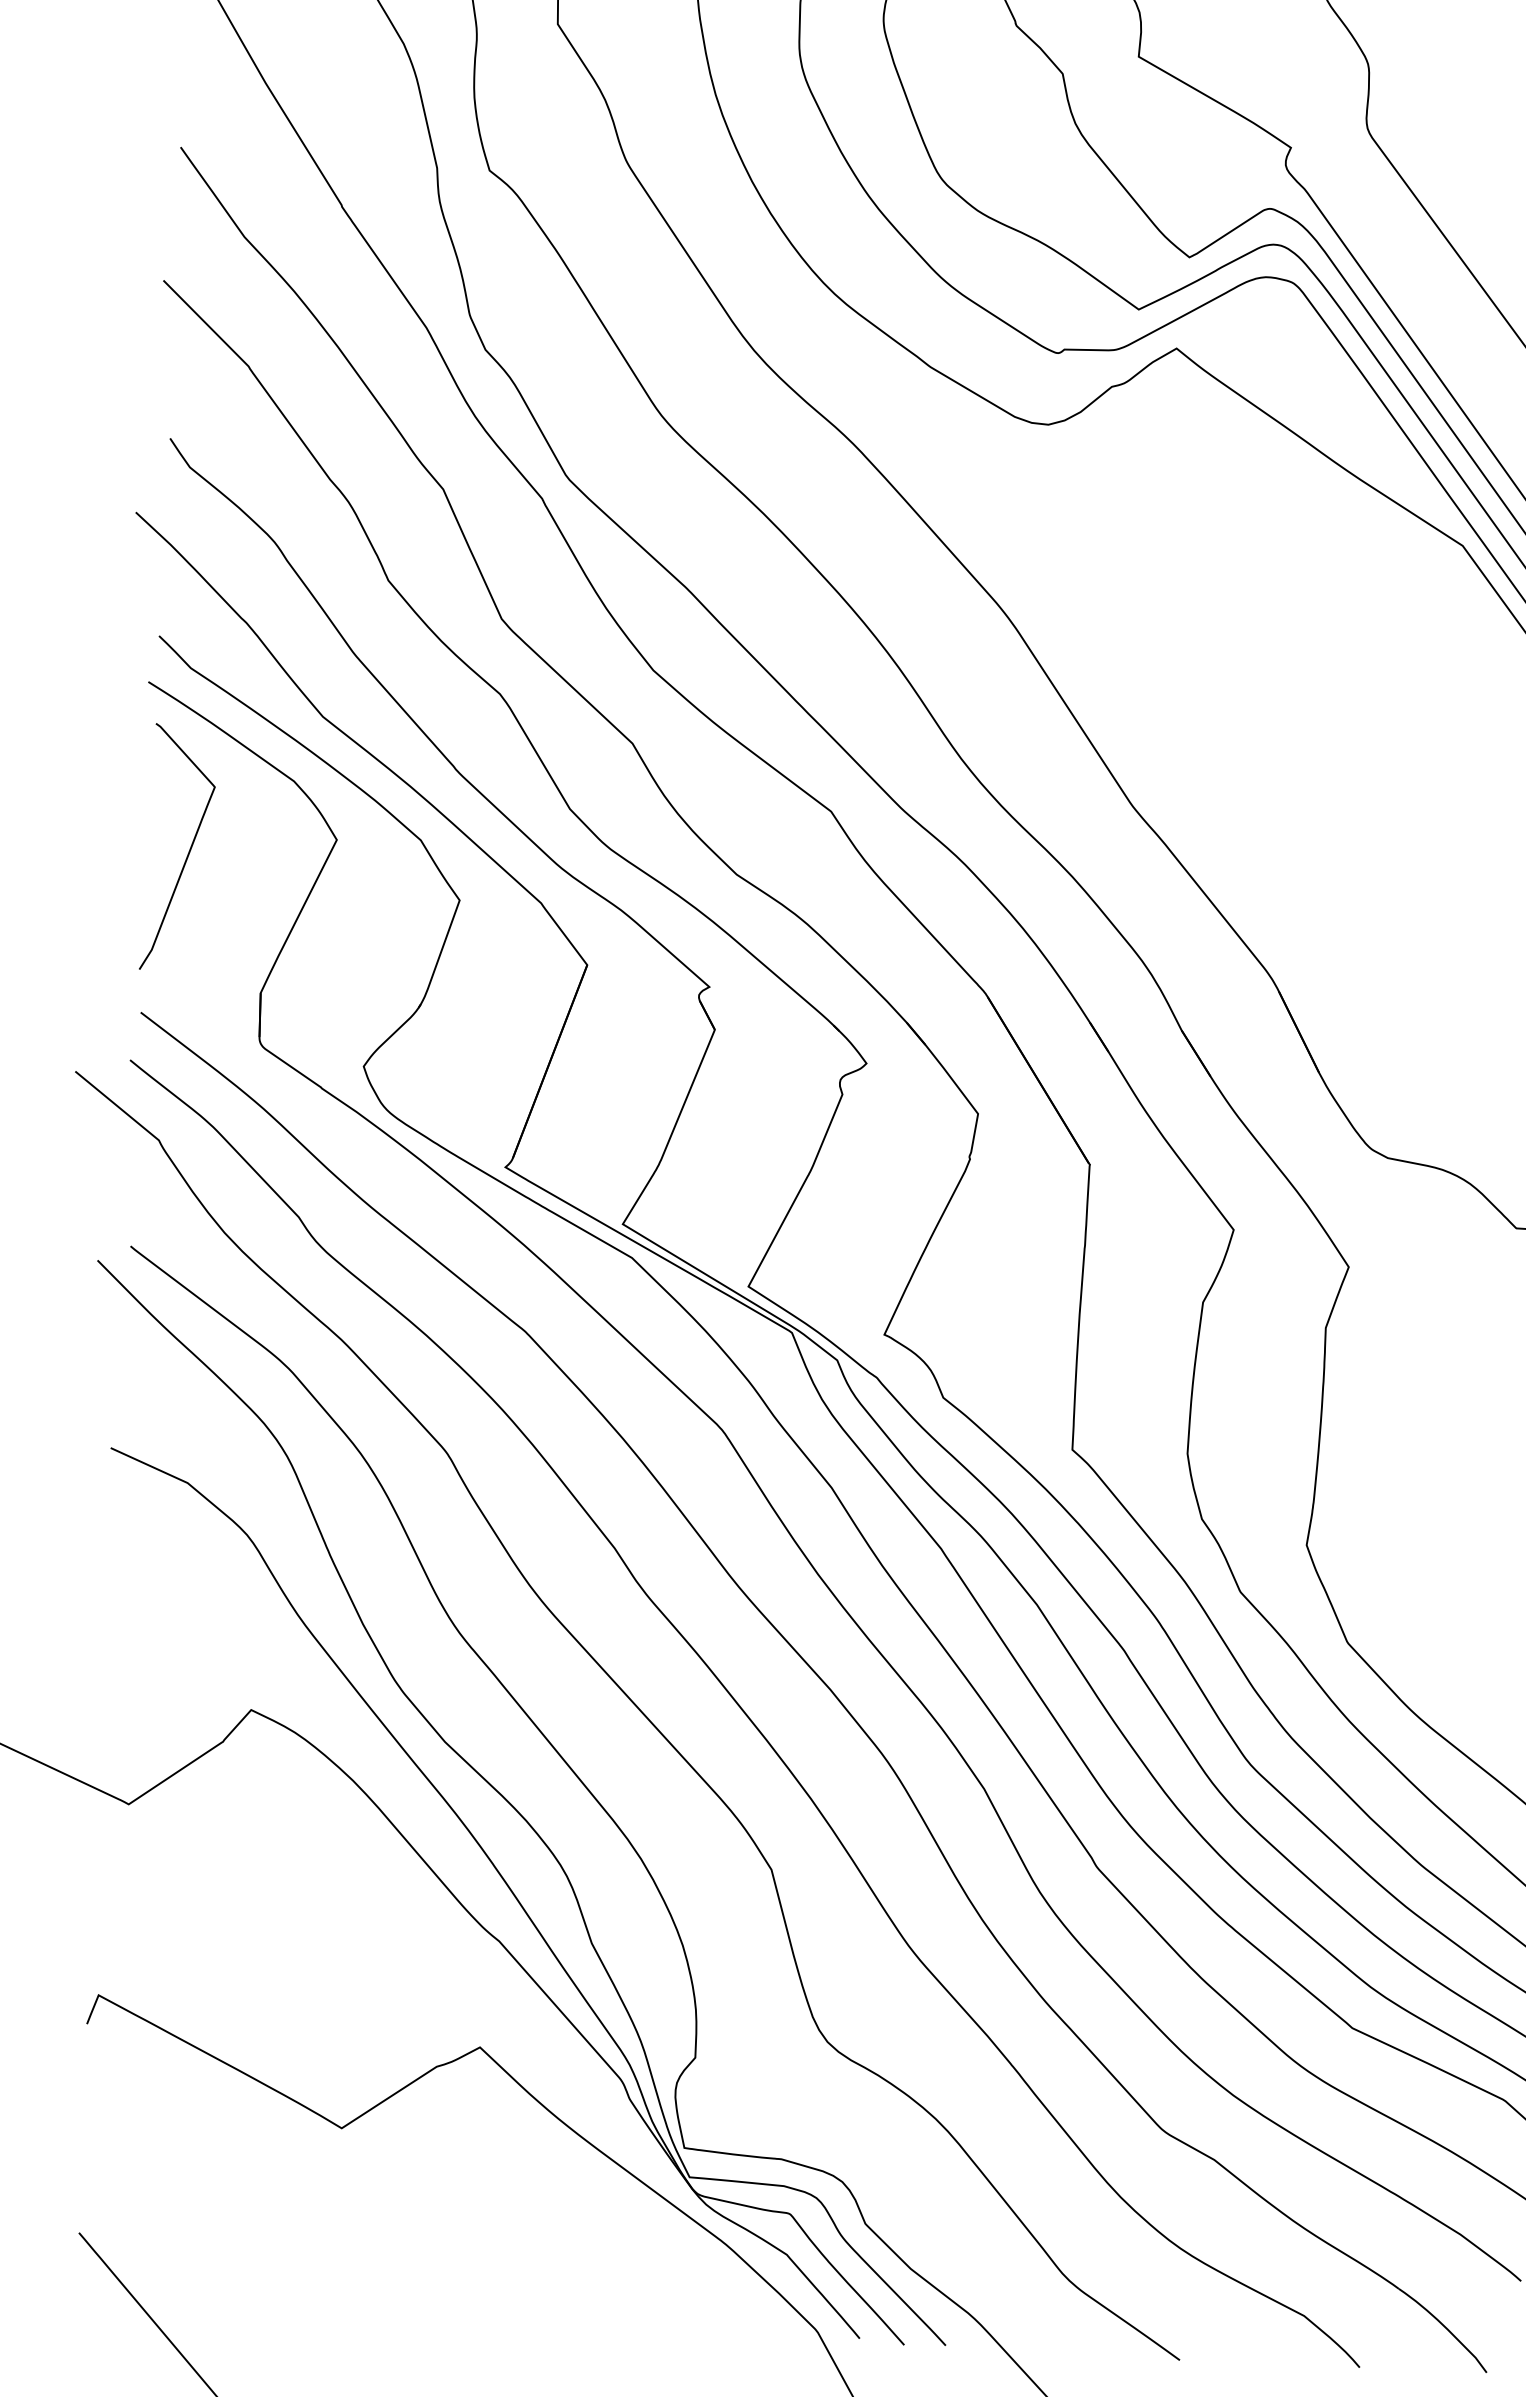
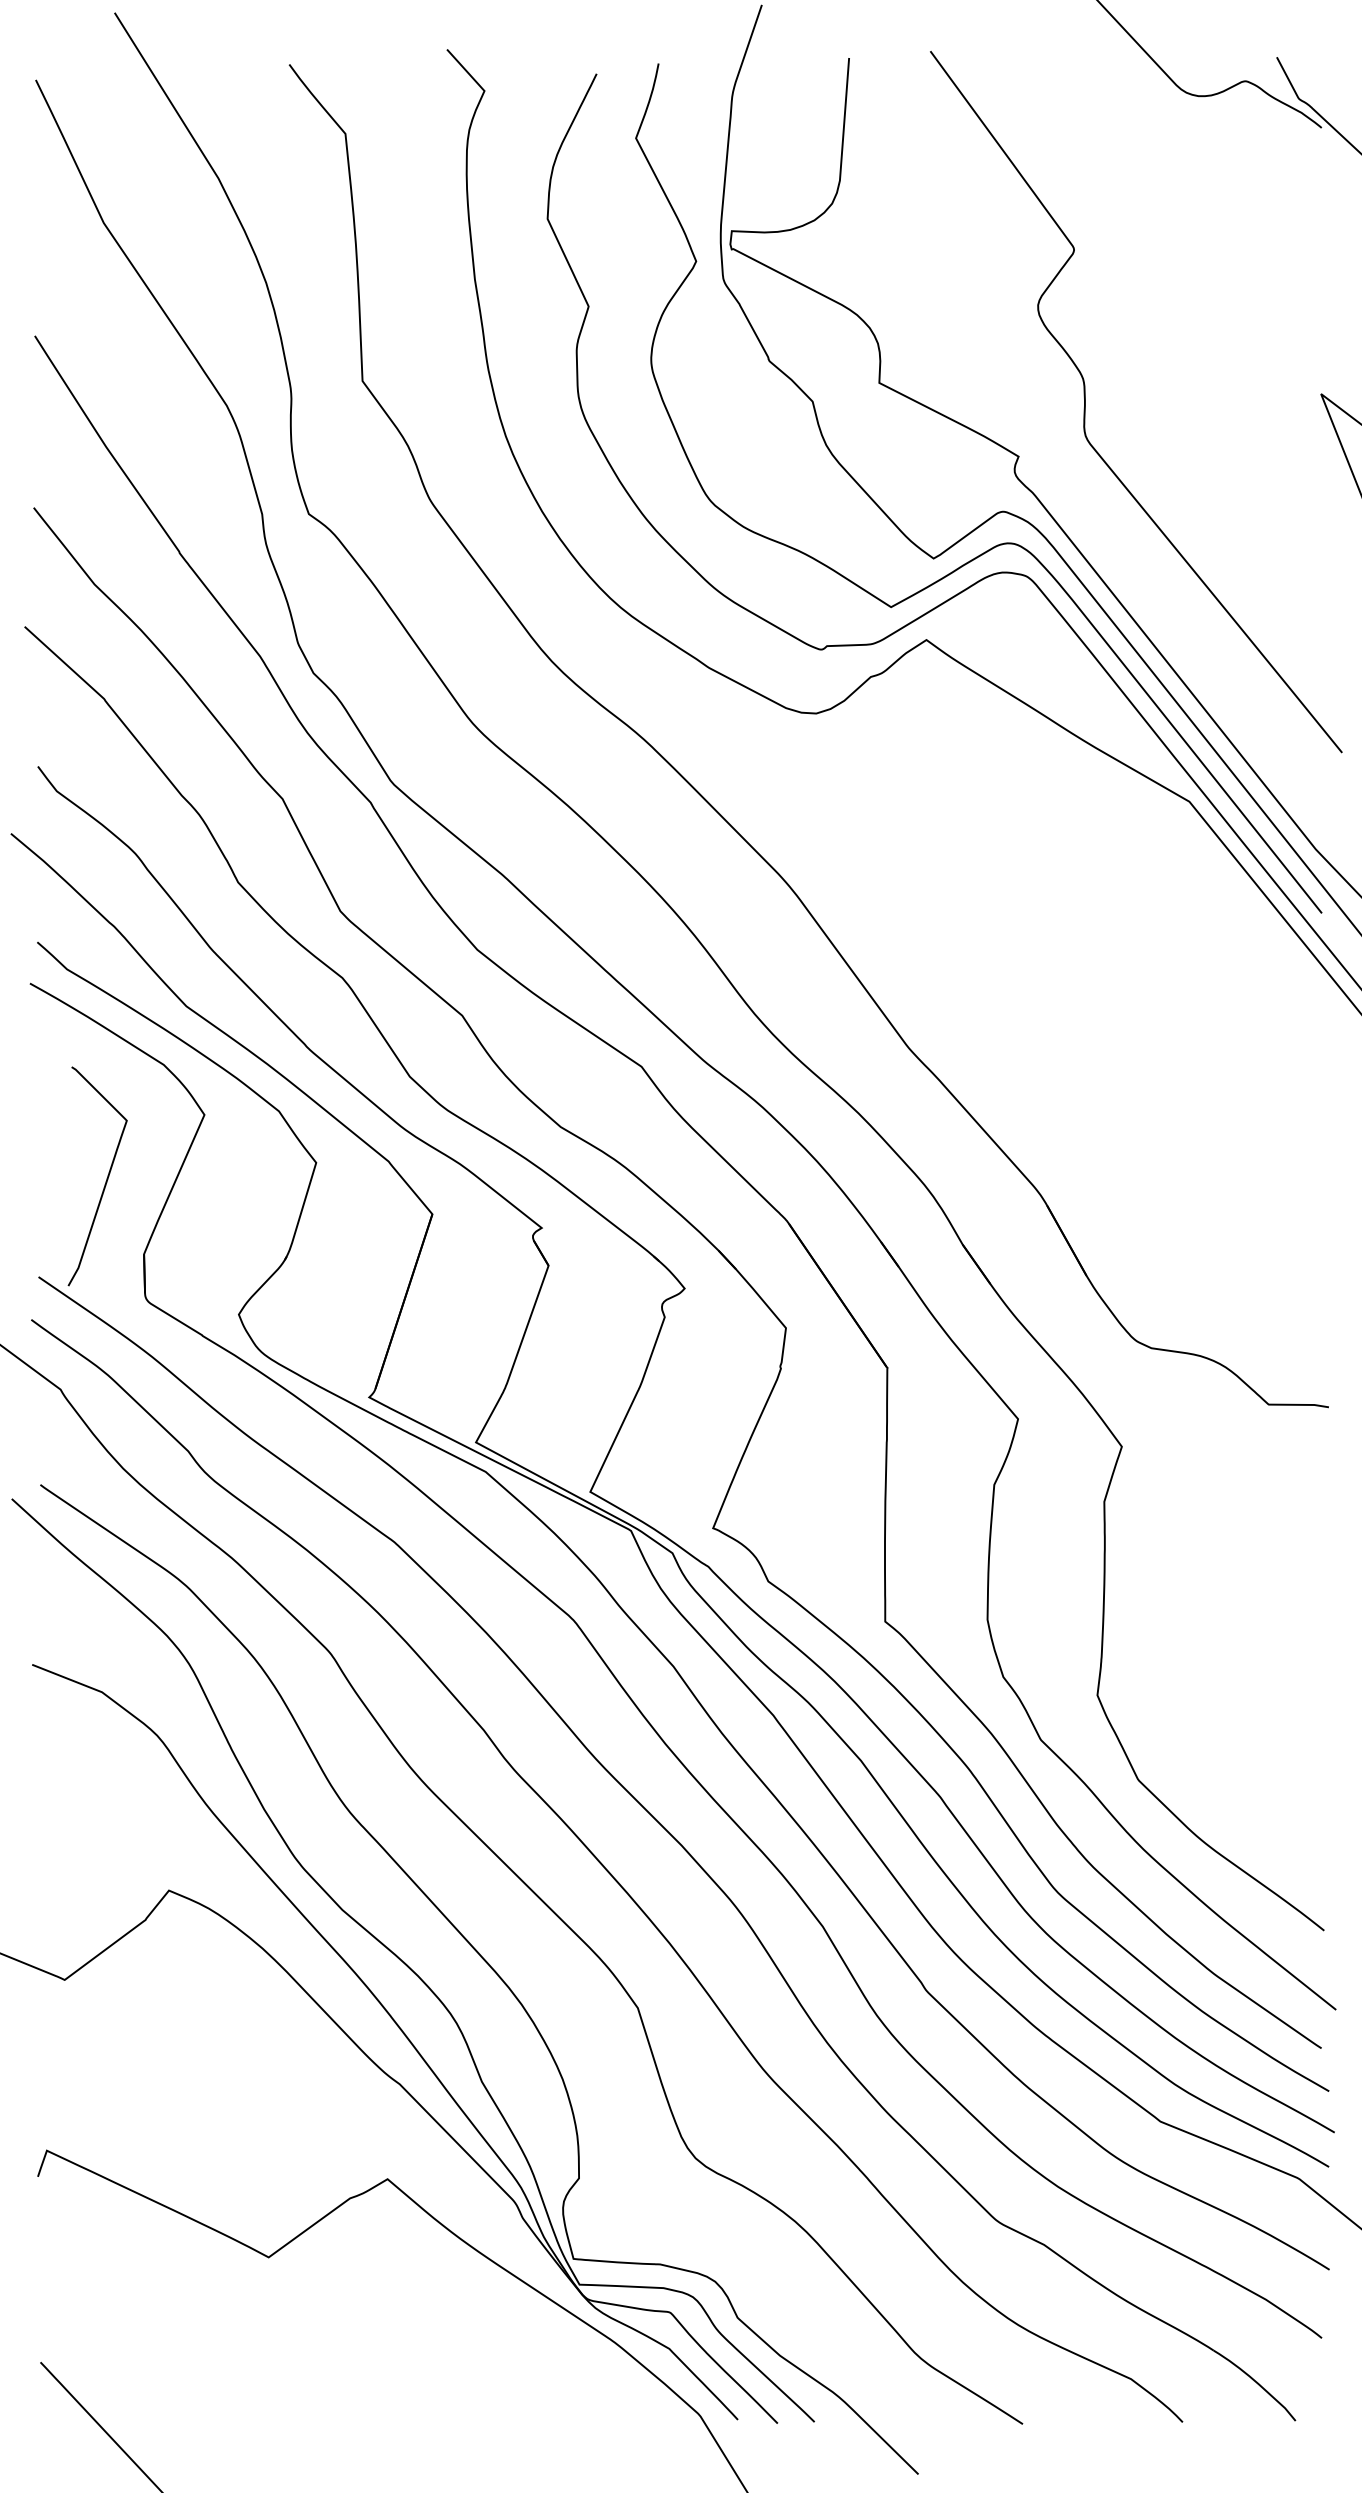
curve: (188, 850) -> (106, 1178), moved

